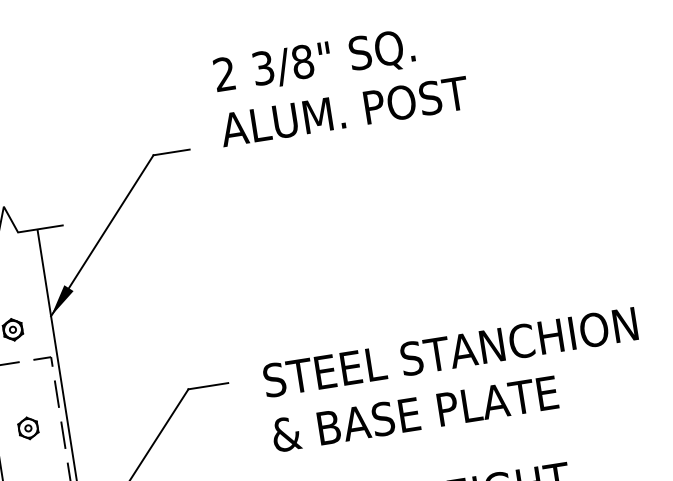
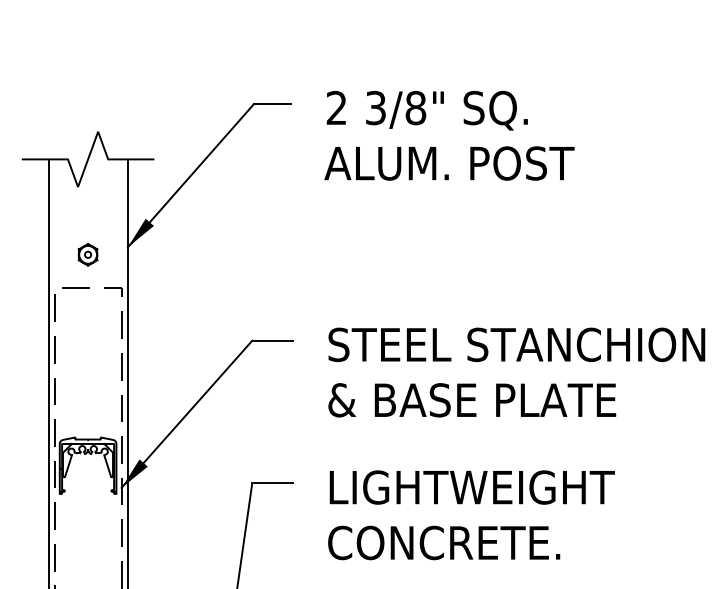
text: (340, 83) -> (449, 135), moved
part: (27, 428) -> (87, 354), removed

